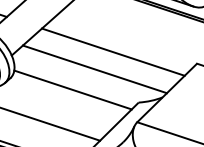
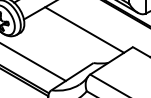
line: (94, 68) -> (71, 37), removed
line: (72, 90) -> (55, 47), removed

